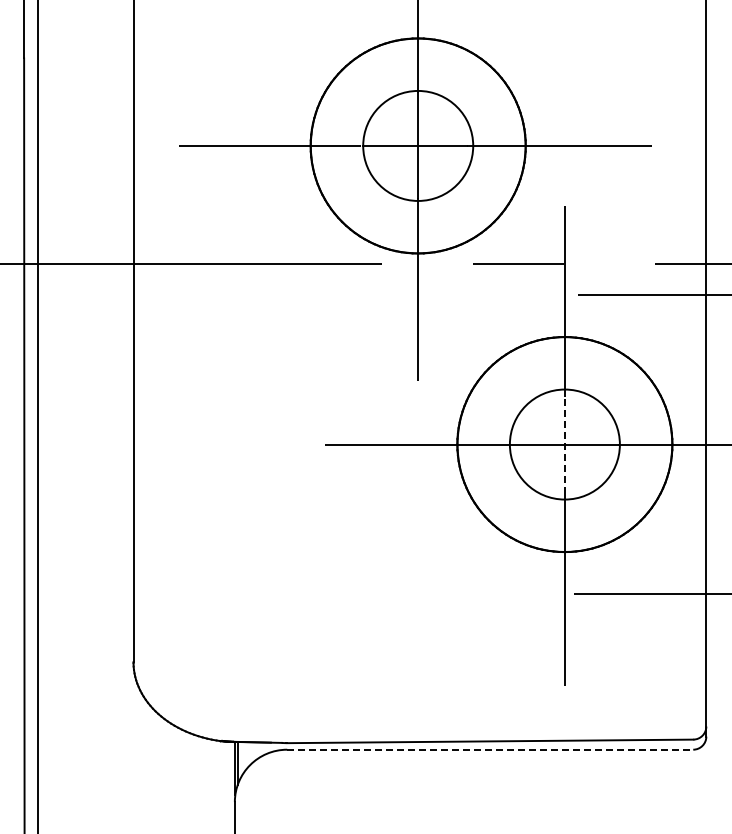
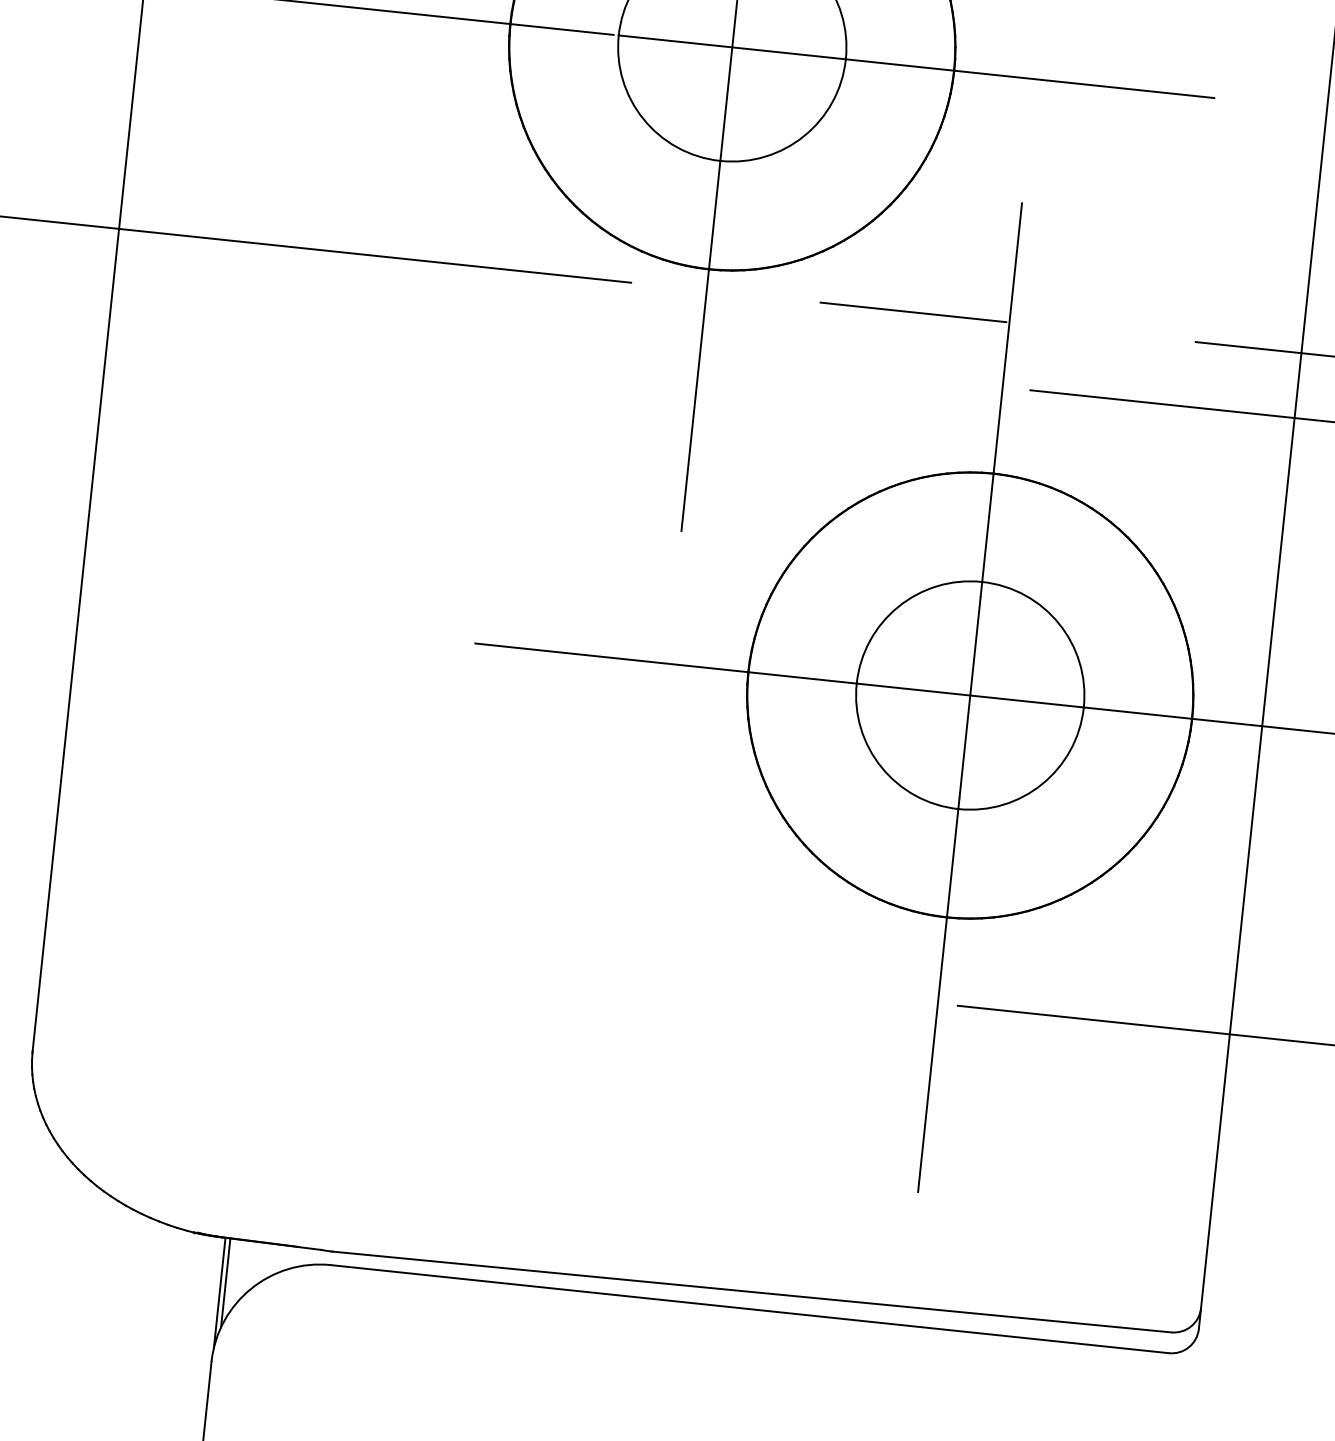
line: (564, 445) -> (969, 697), dashed -> solid
line: (490, 749) -> (750, 1308), dashed -> solid

